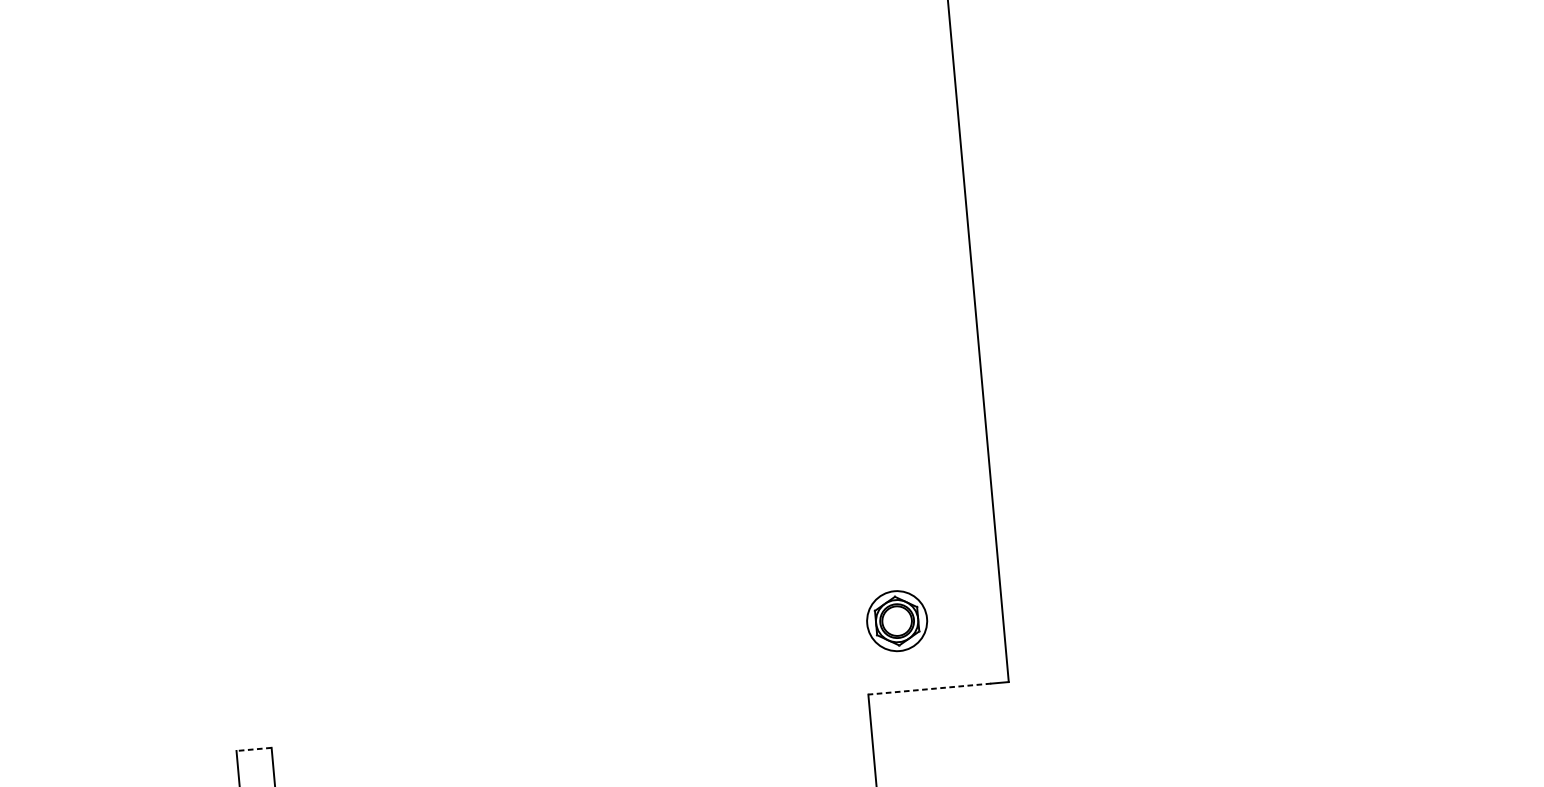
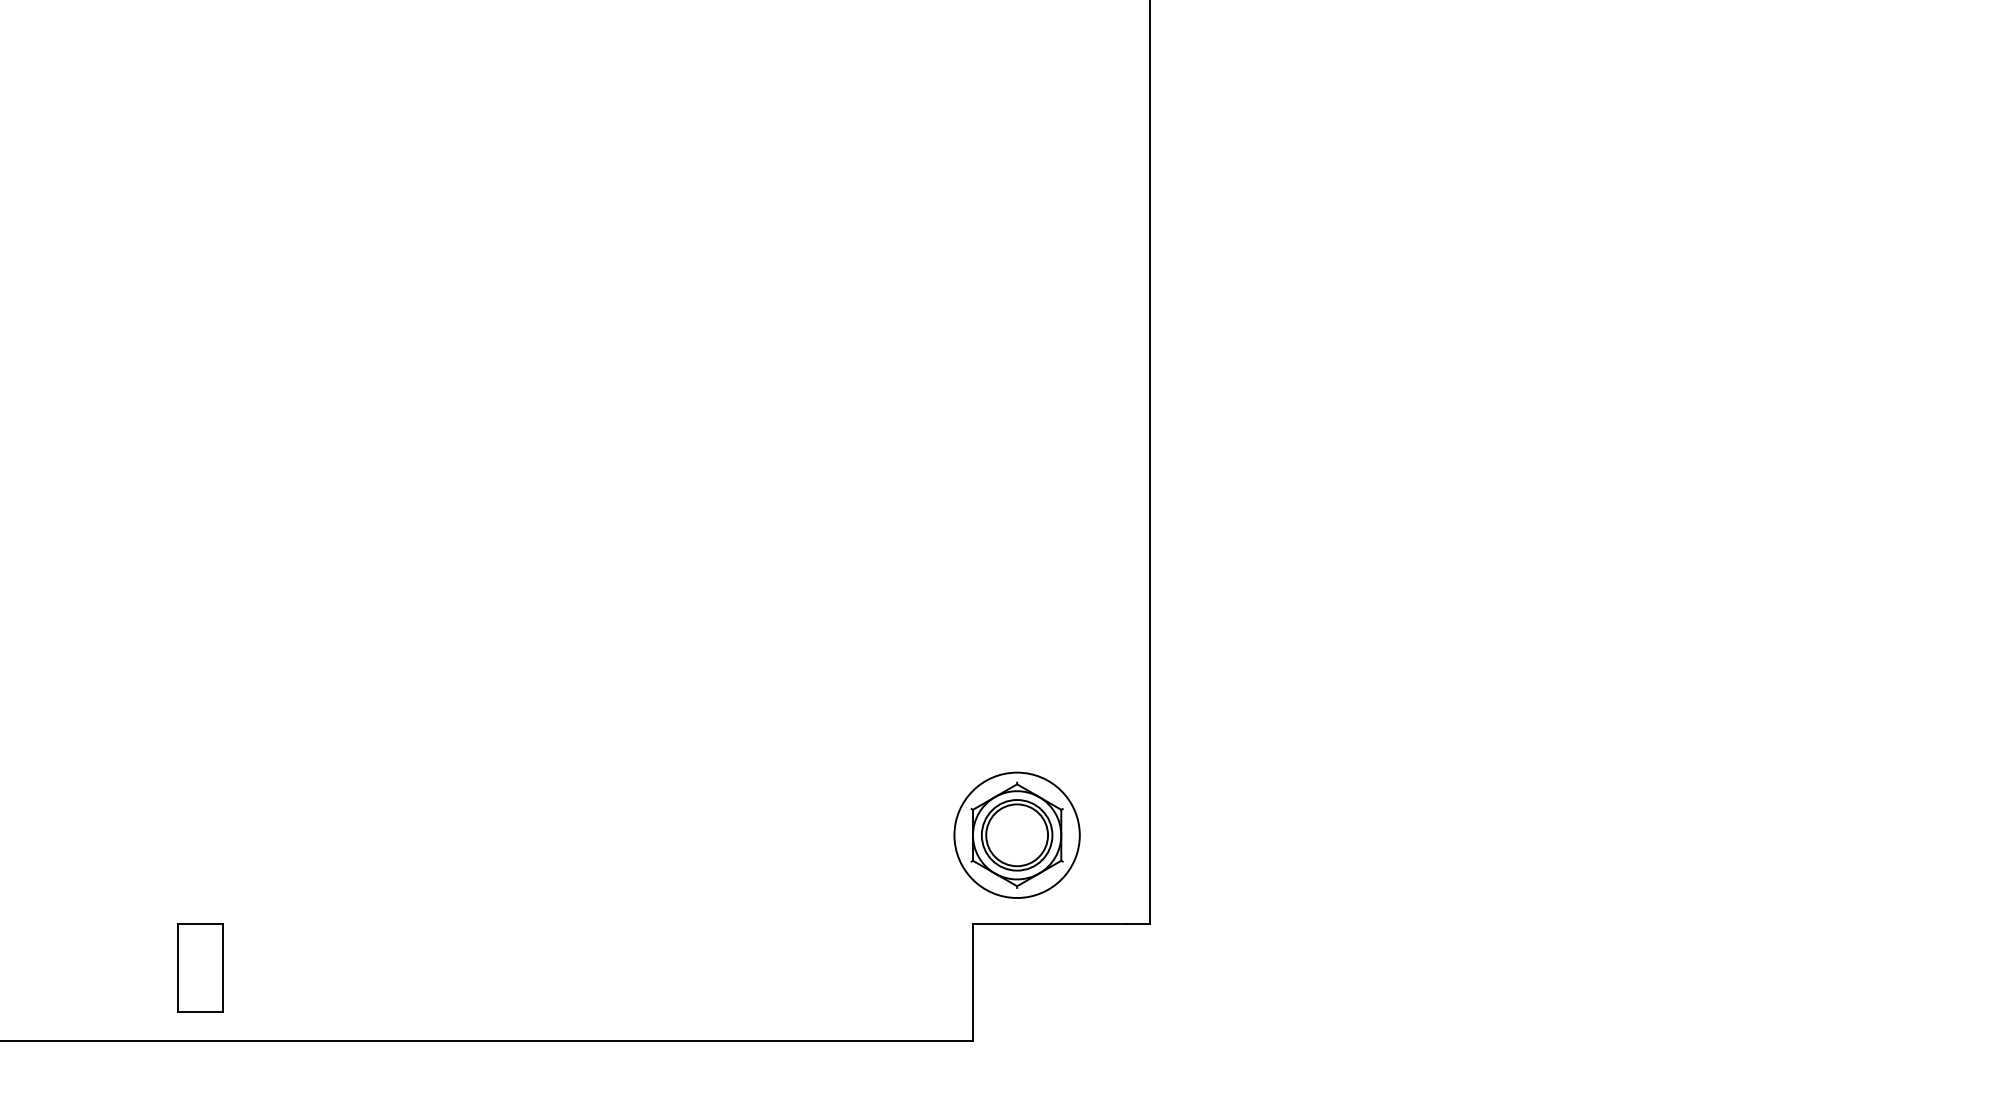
part: (896, 620) -> (1016, 834), size x1.67
line: (929, 689) -> (1049, 923), dashed -> solid
line: (254, 749) -> (200, 923), dashed -> solid

